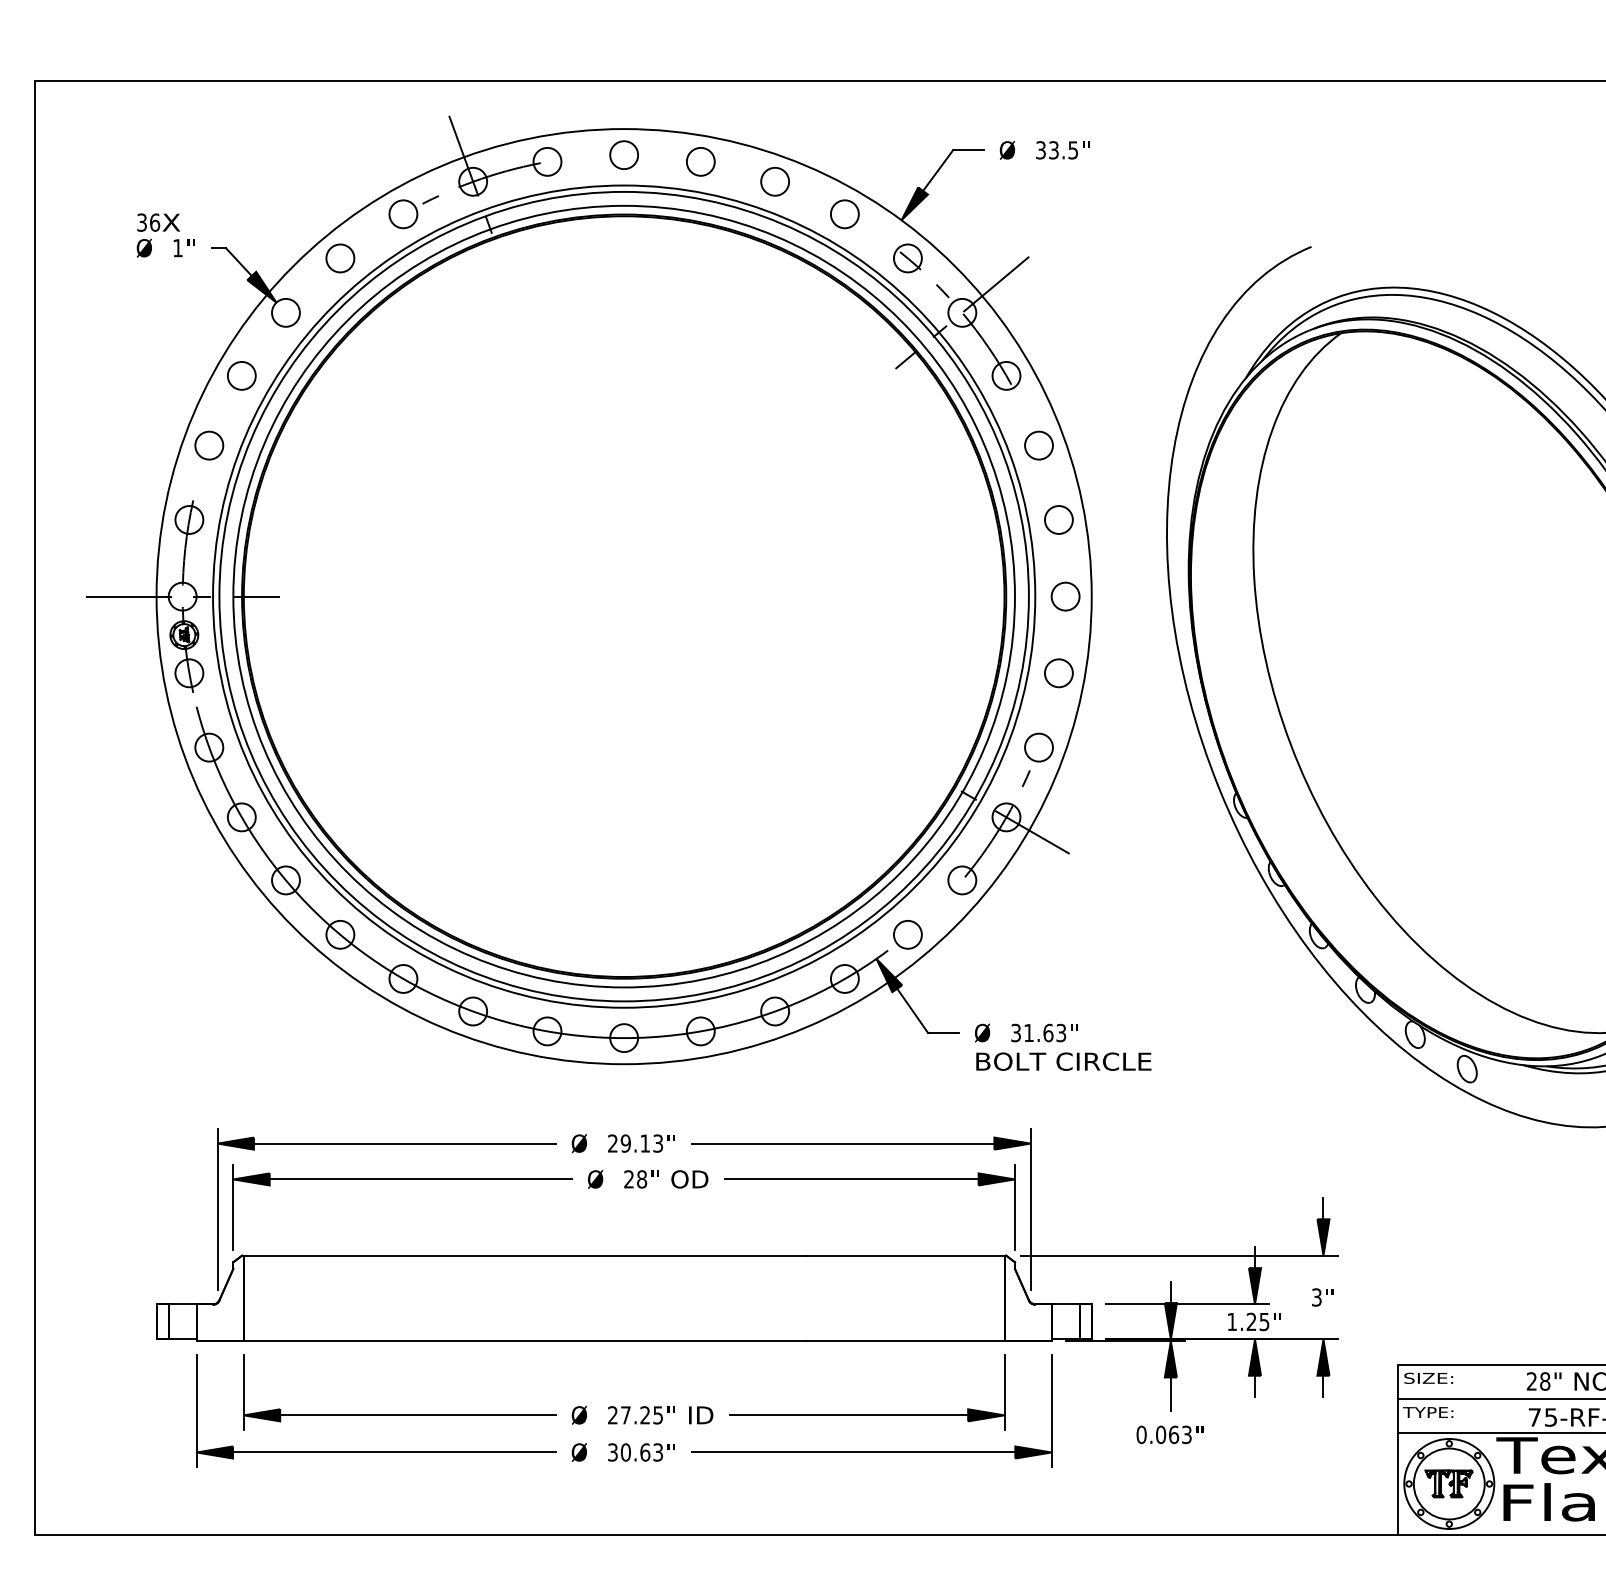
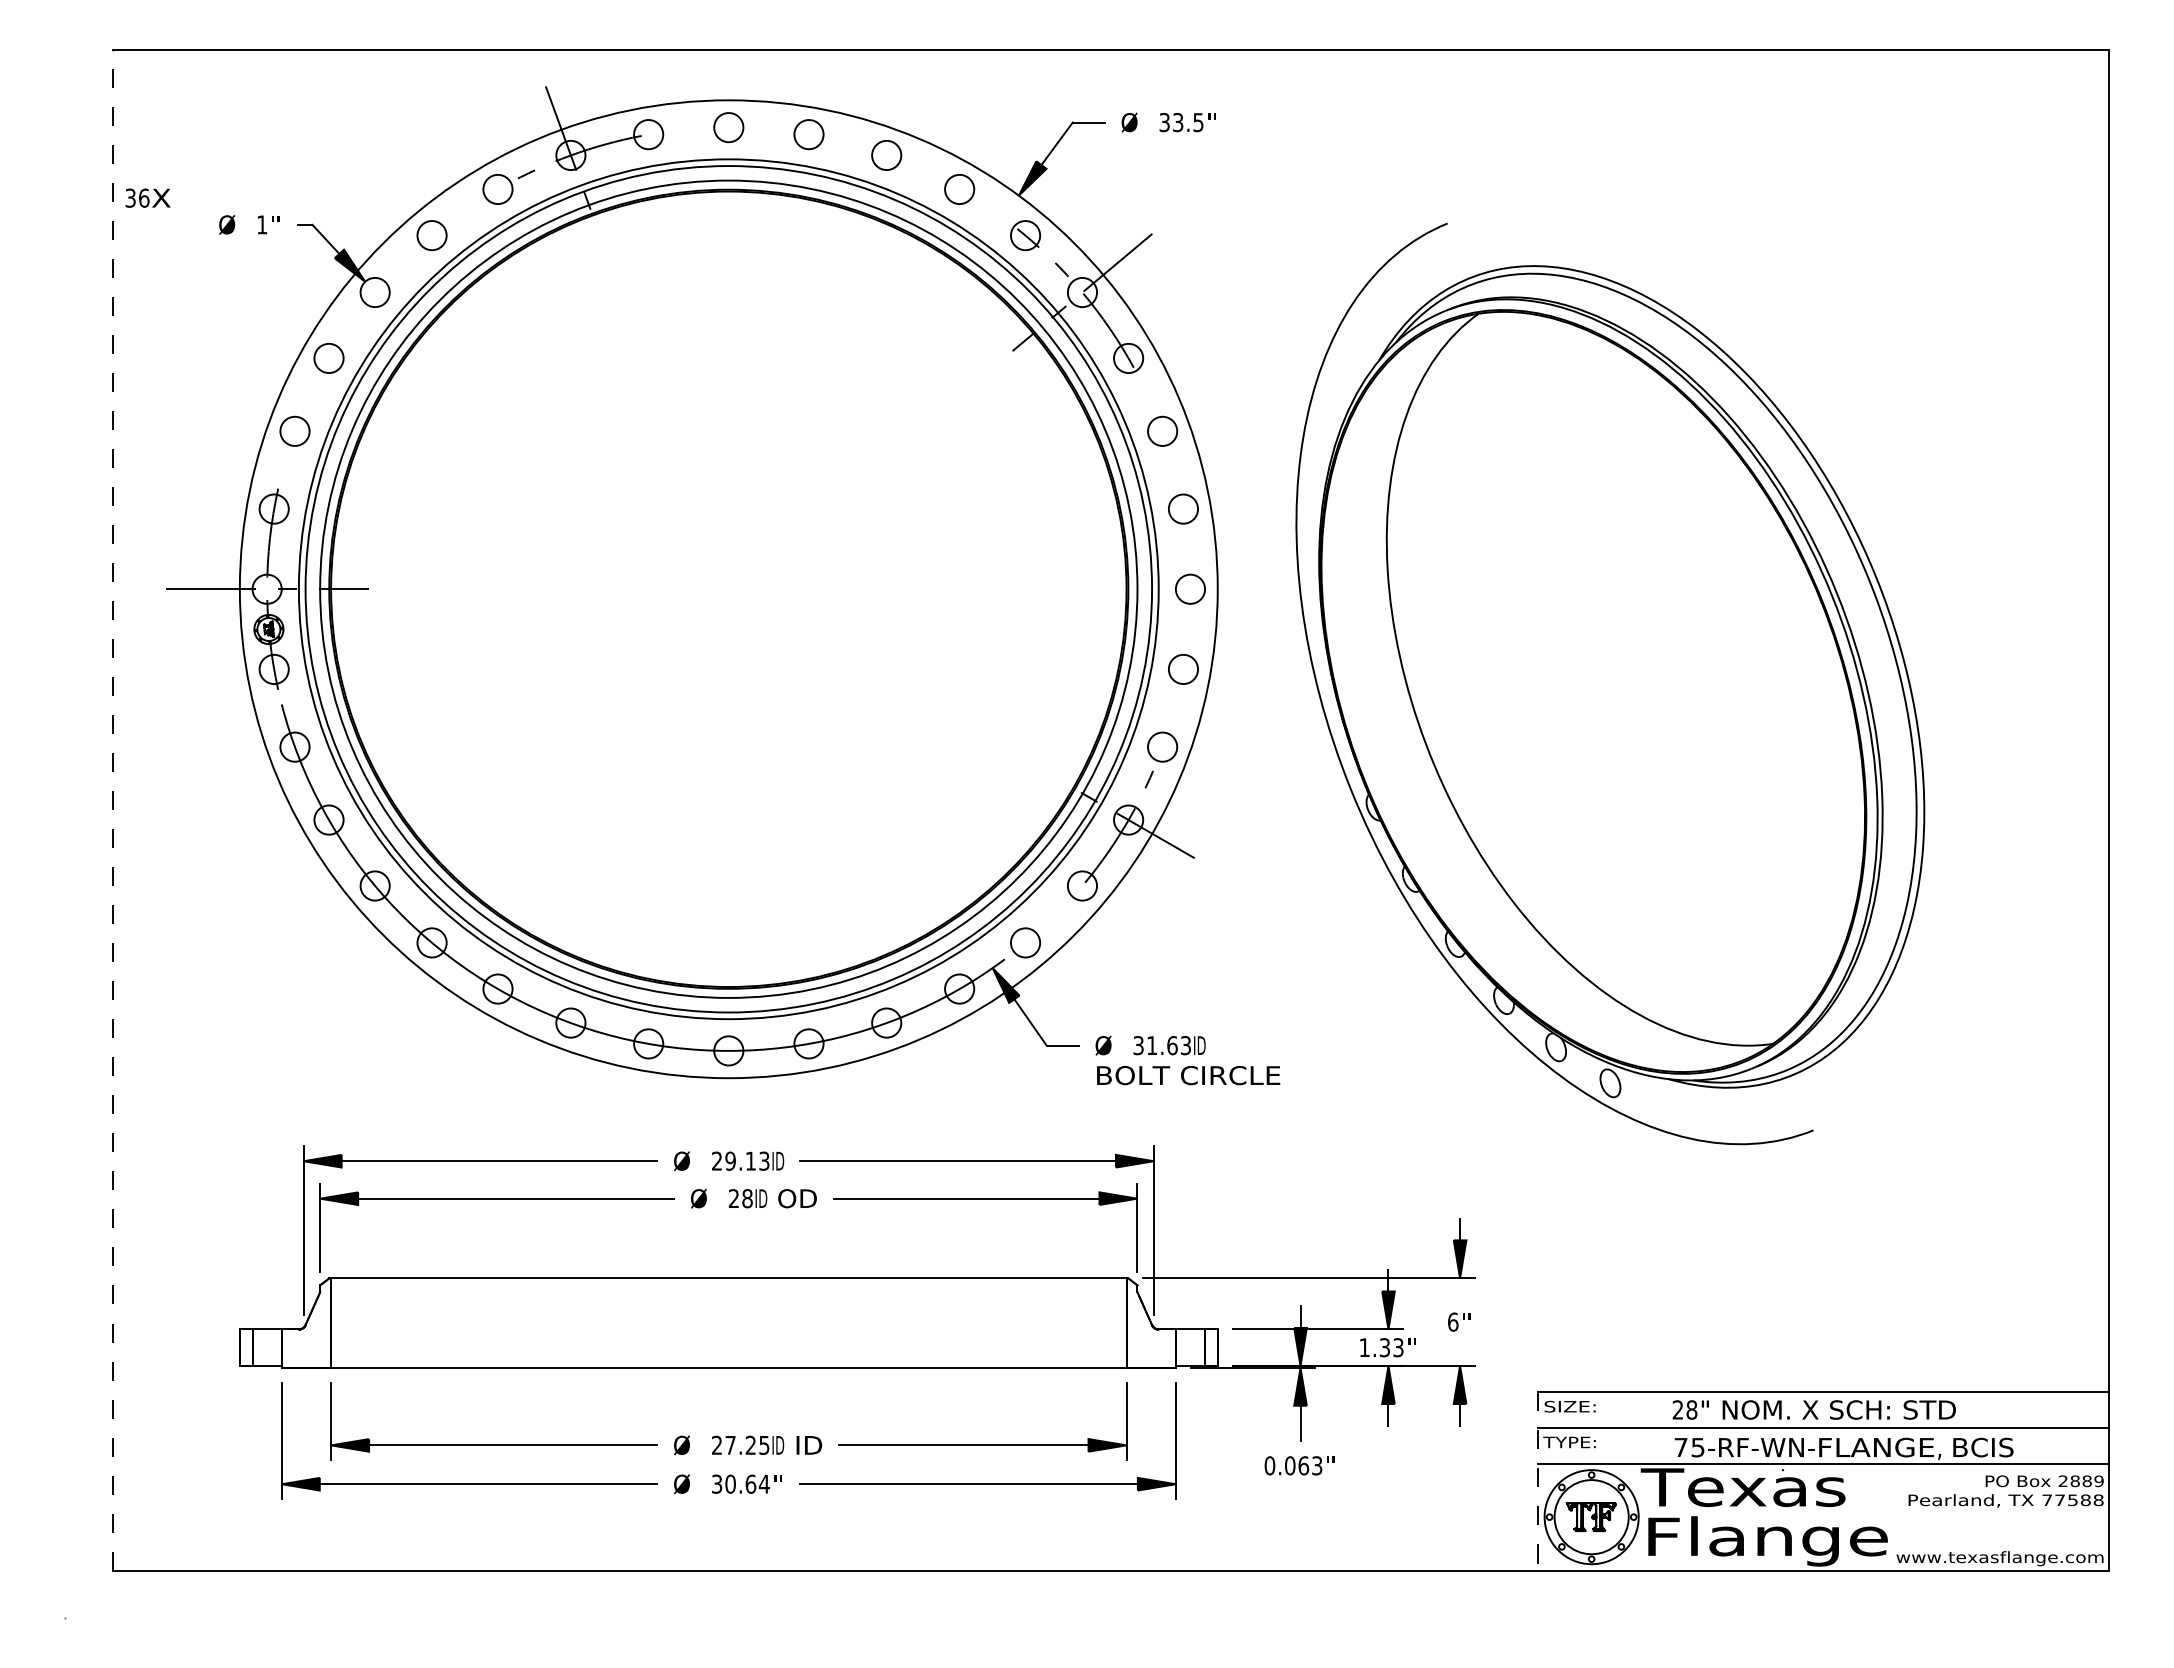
text: (158, 221) -> (147, 197), moved
line: (34, 807) -> (112, 809), solid -> dashed
text: (1074, 1032) -> (1199, 1045), " -> ID
text: (671, 1142) -> (778, 1160), " -> ID
text: (655, 1179) -> (761, 1198), " -> ID
text: (1317, 1296) -> (1453, 1321), 3 -> 6
text: (1257, 1321) -> (1391, 1347), 1.25 -> 1.33
text: (671, 1415) -> (778, 1445), " -> ID
line: (1398, 1450) -> (1538, 1482), solid -> dashed
text: (657, 1451) -> (763, 1483), 30.63 -> 30.64

